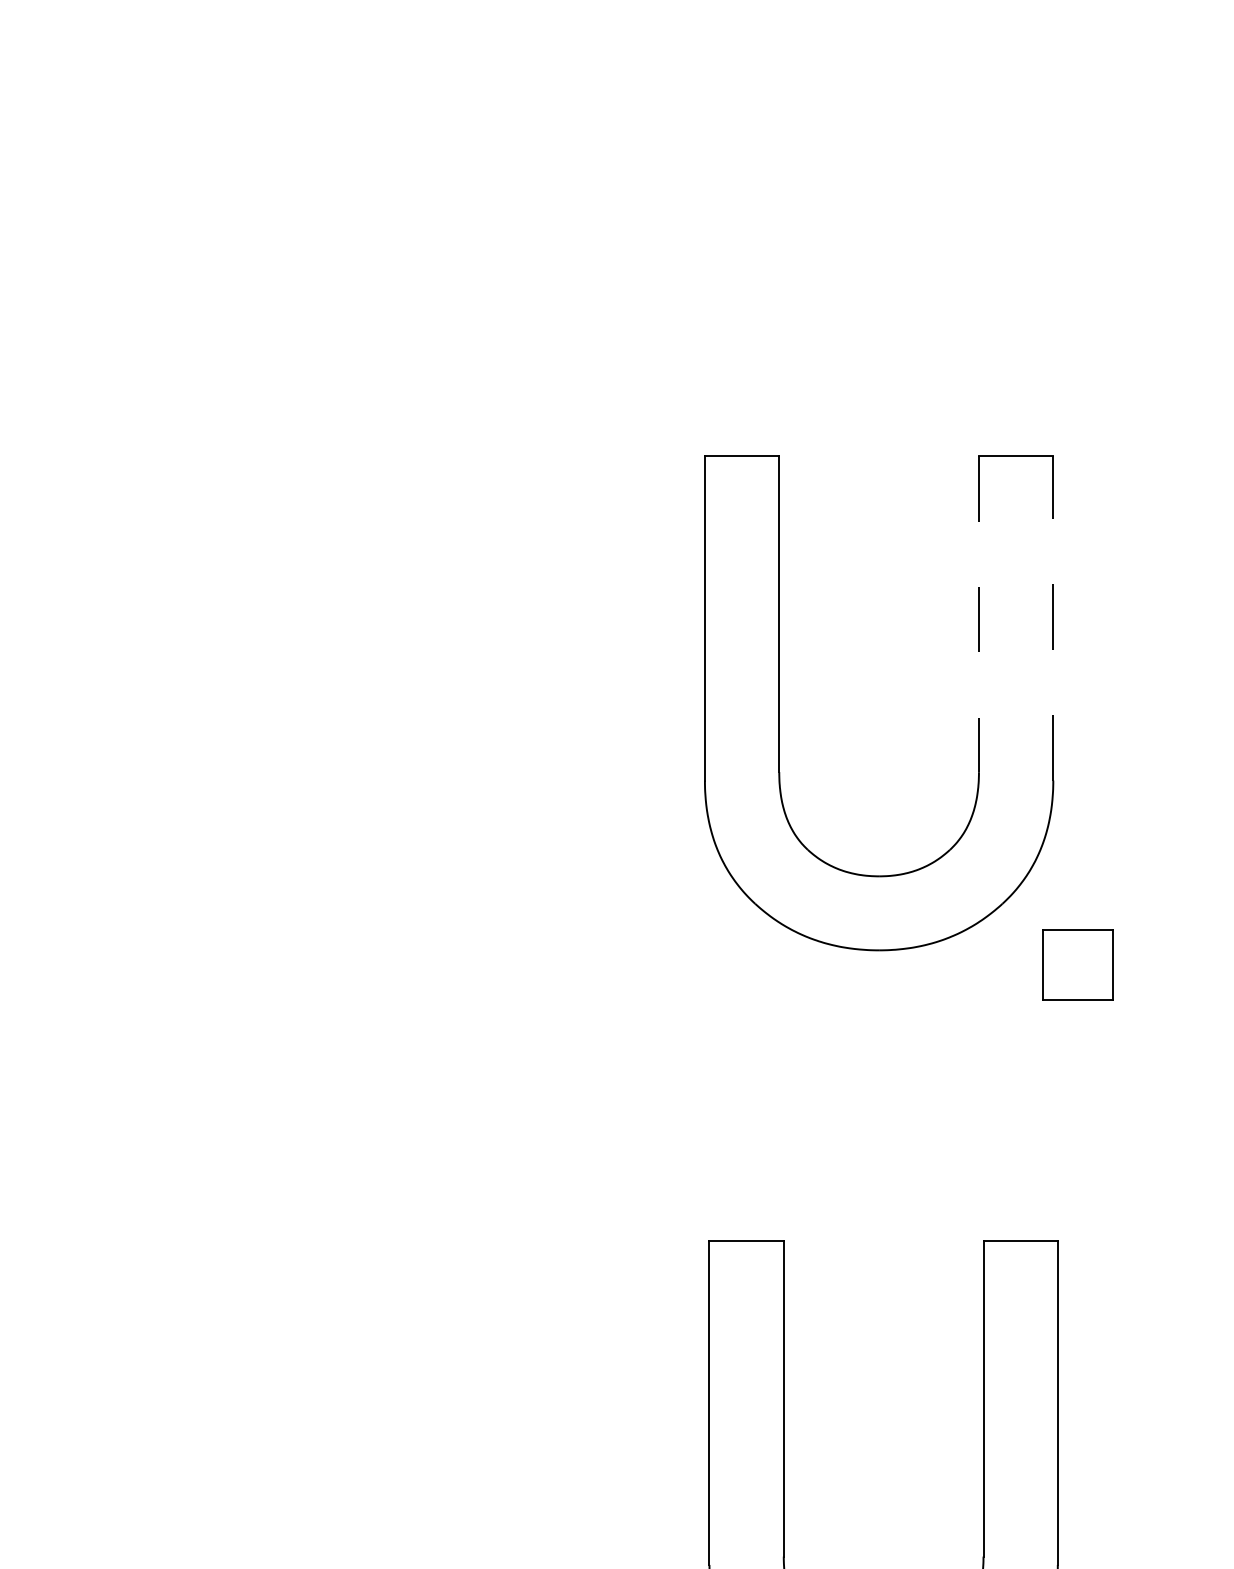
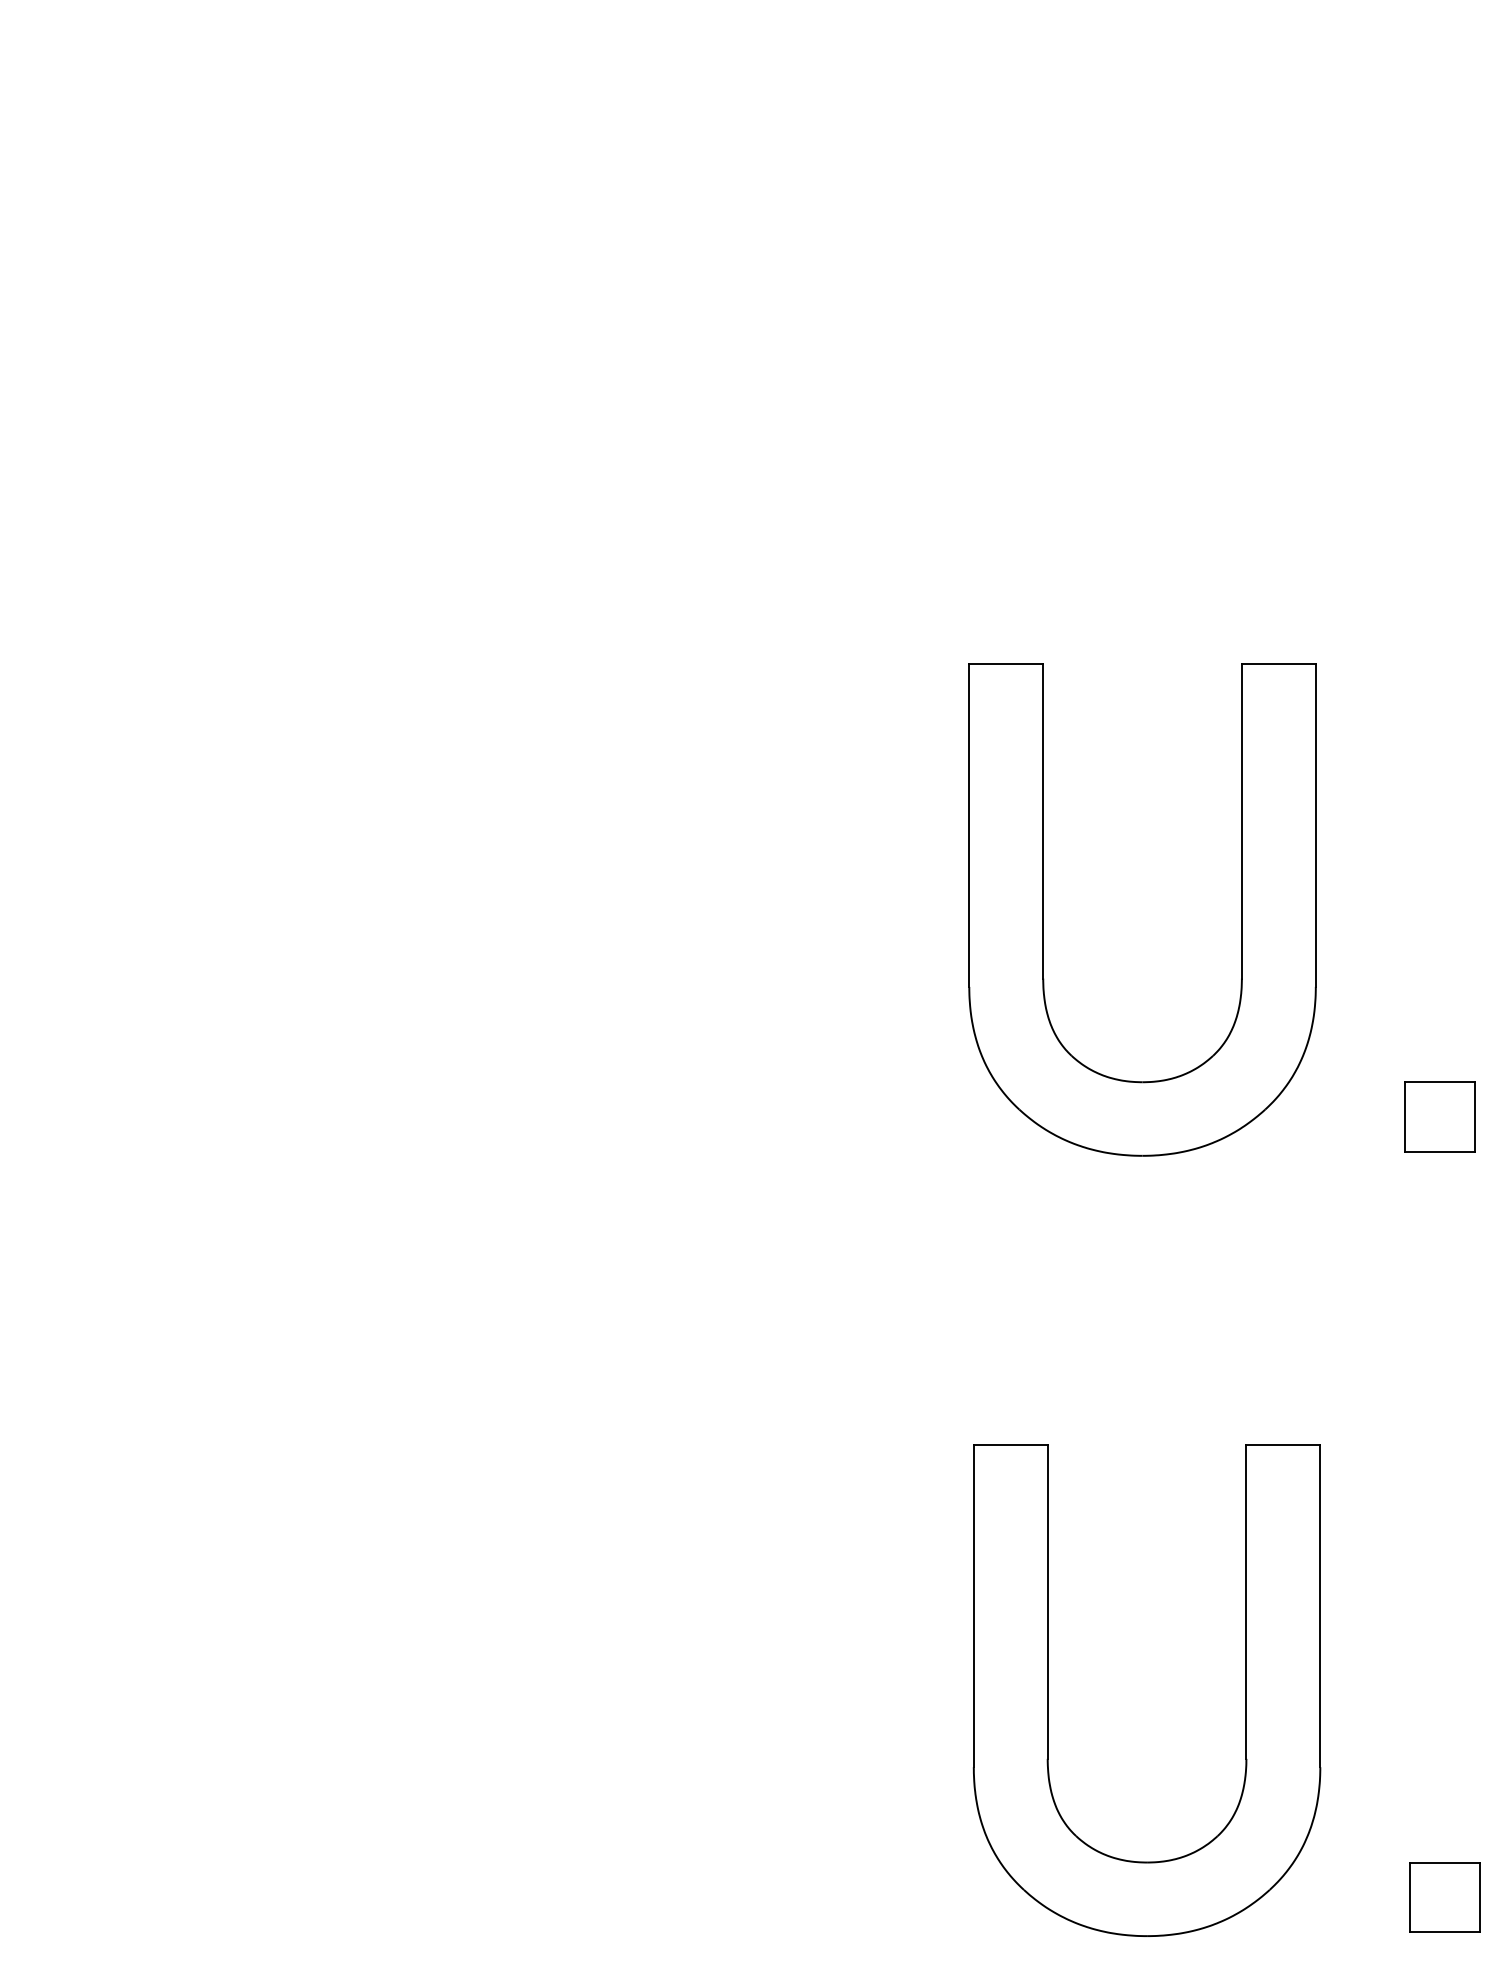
line: (978, 615) -> (1241, 822), dashed -> solid
line: (1052, 618) -> (1315, 825), dashed -> solid
part: (1077, 964) -> (1439, 1116), moved

